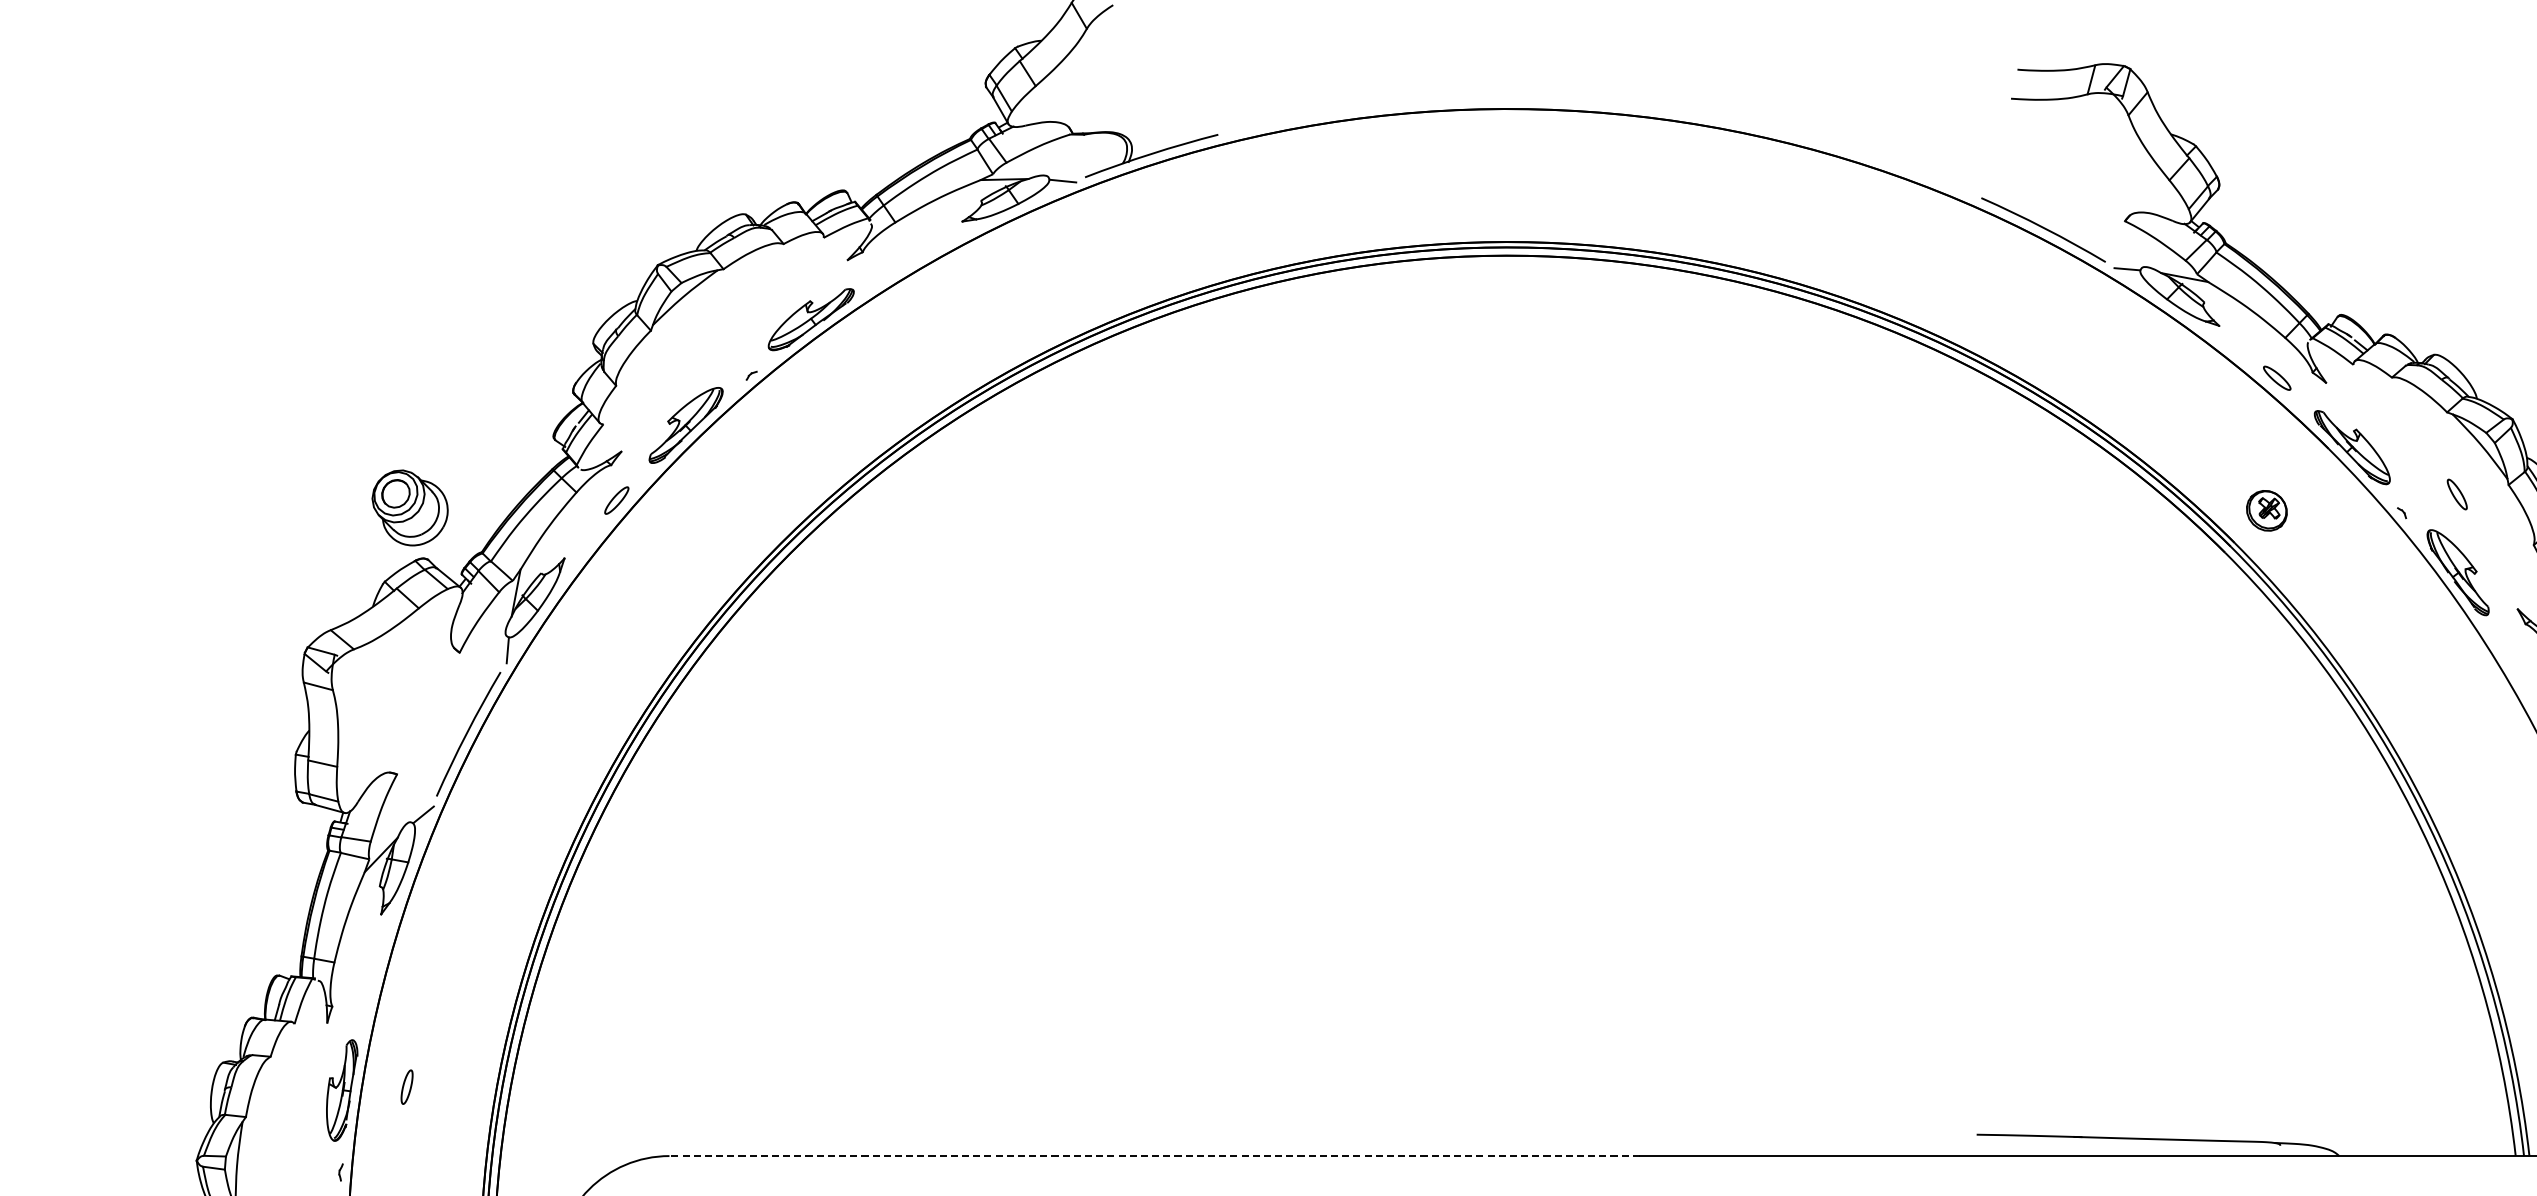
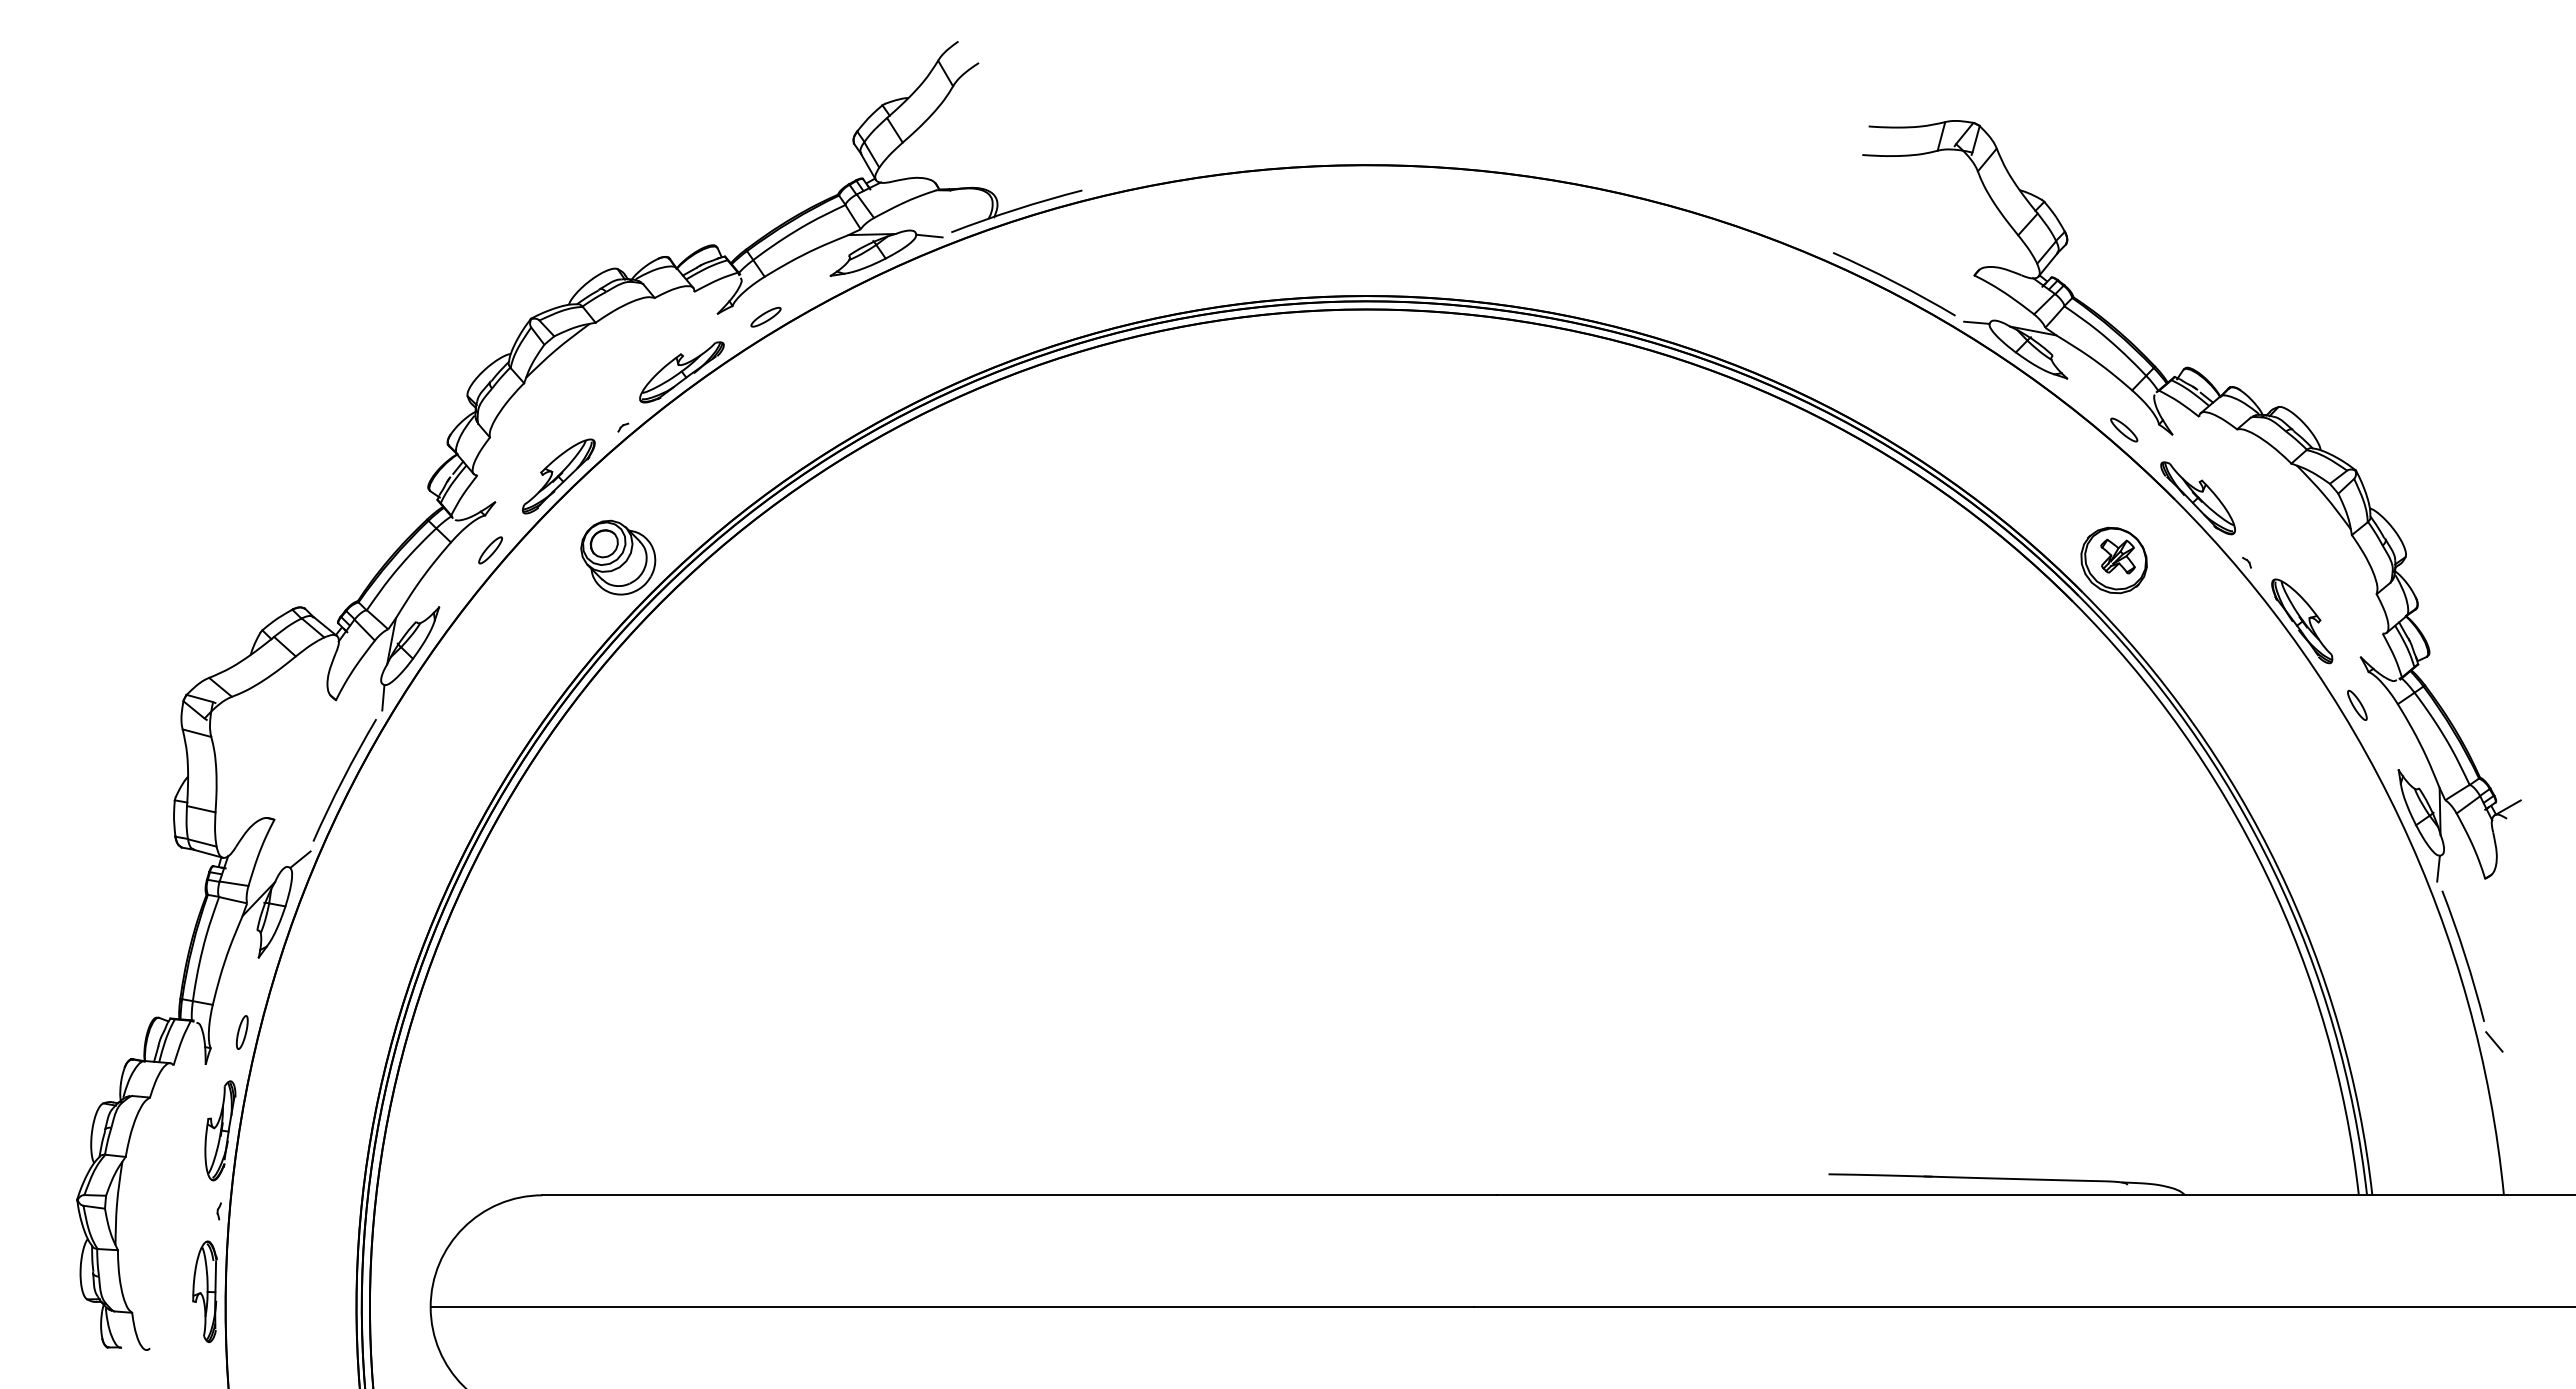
part: (896, 262) -> (765, 316), added
part: (2457, 494) -> (2357, 705), moved
part: (410, 507) -> (618, 557), moved
part: (2266, 510) -> (2113, 560), size x1.67
part: (406, 1087) -> (241, 1032), moved
line: (1154, 1156) -> (1019, 1195), dashed -> solid

